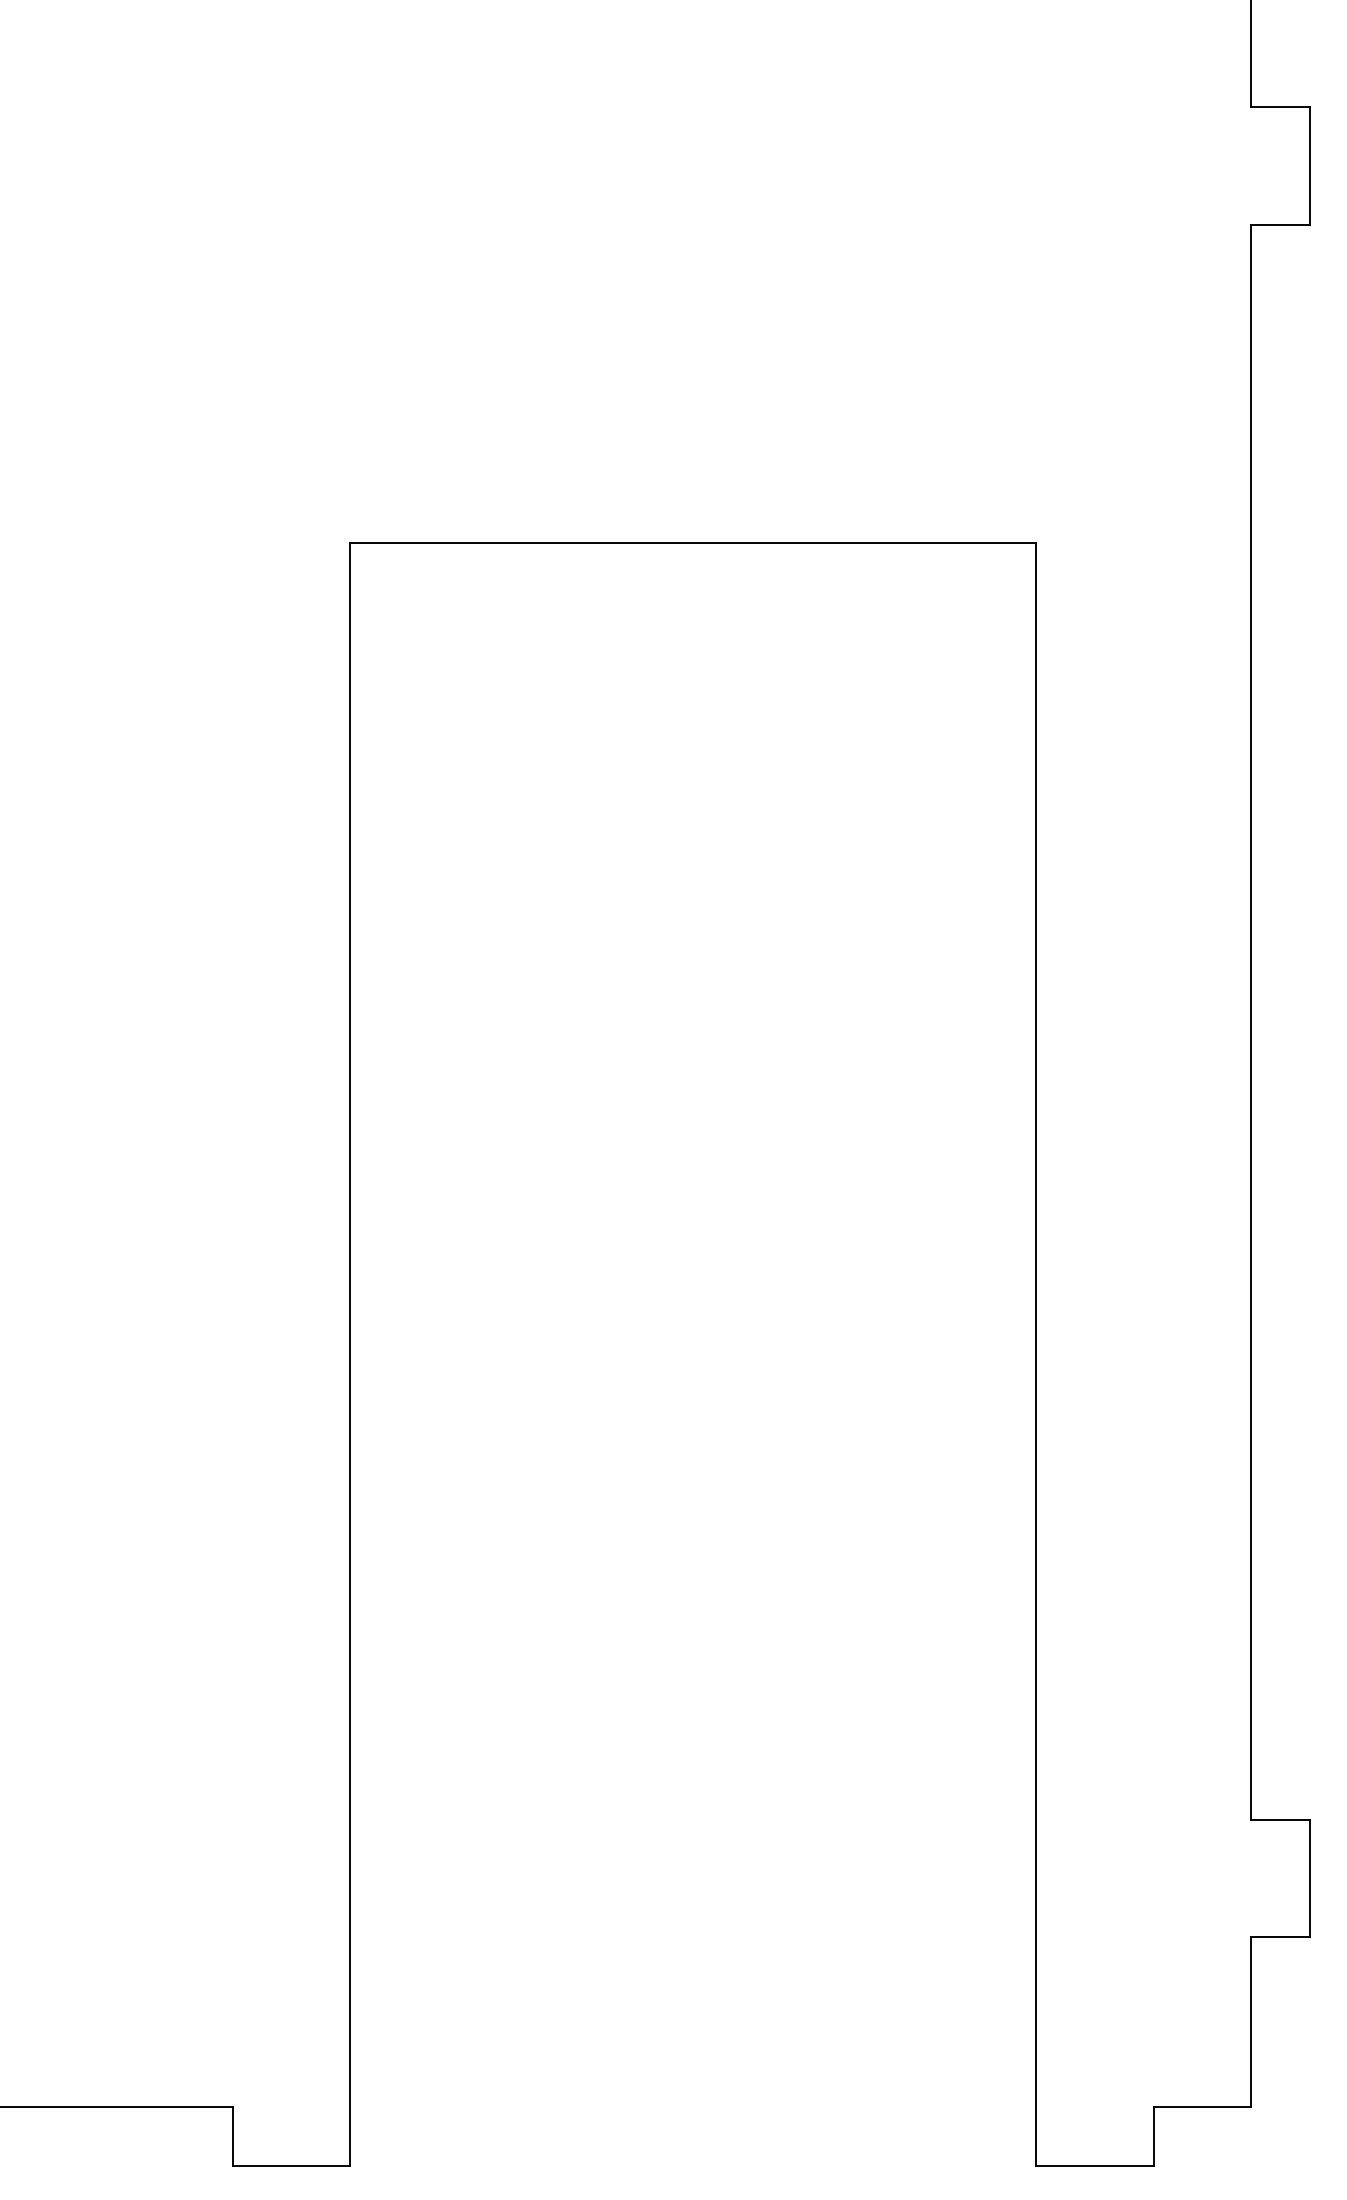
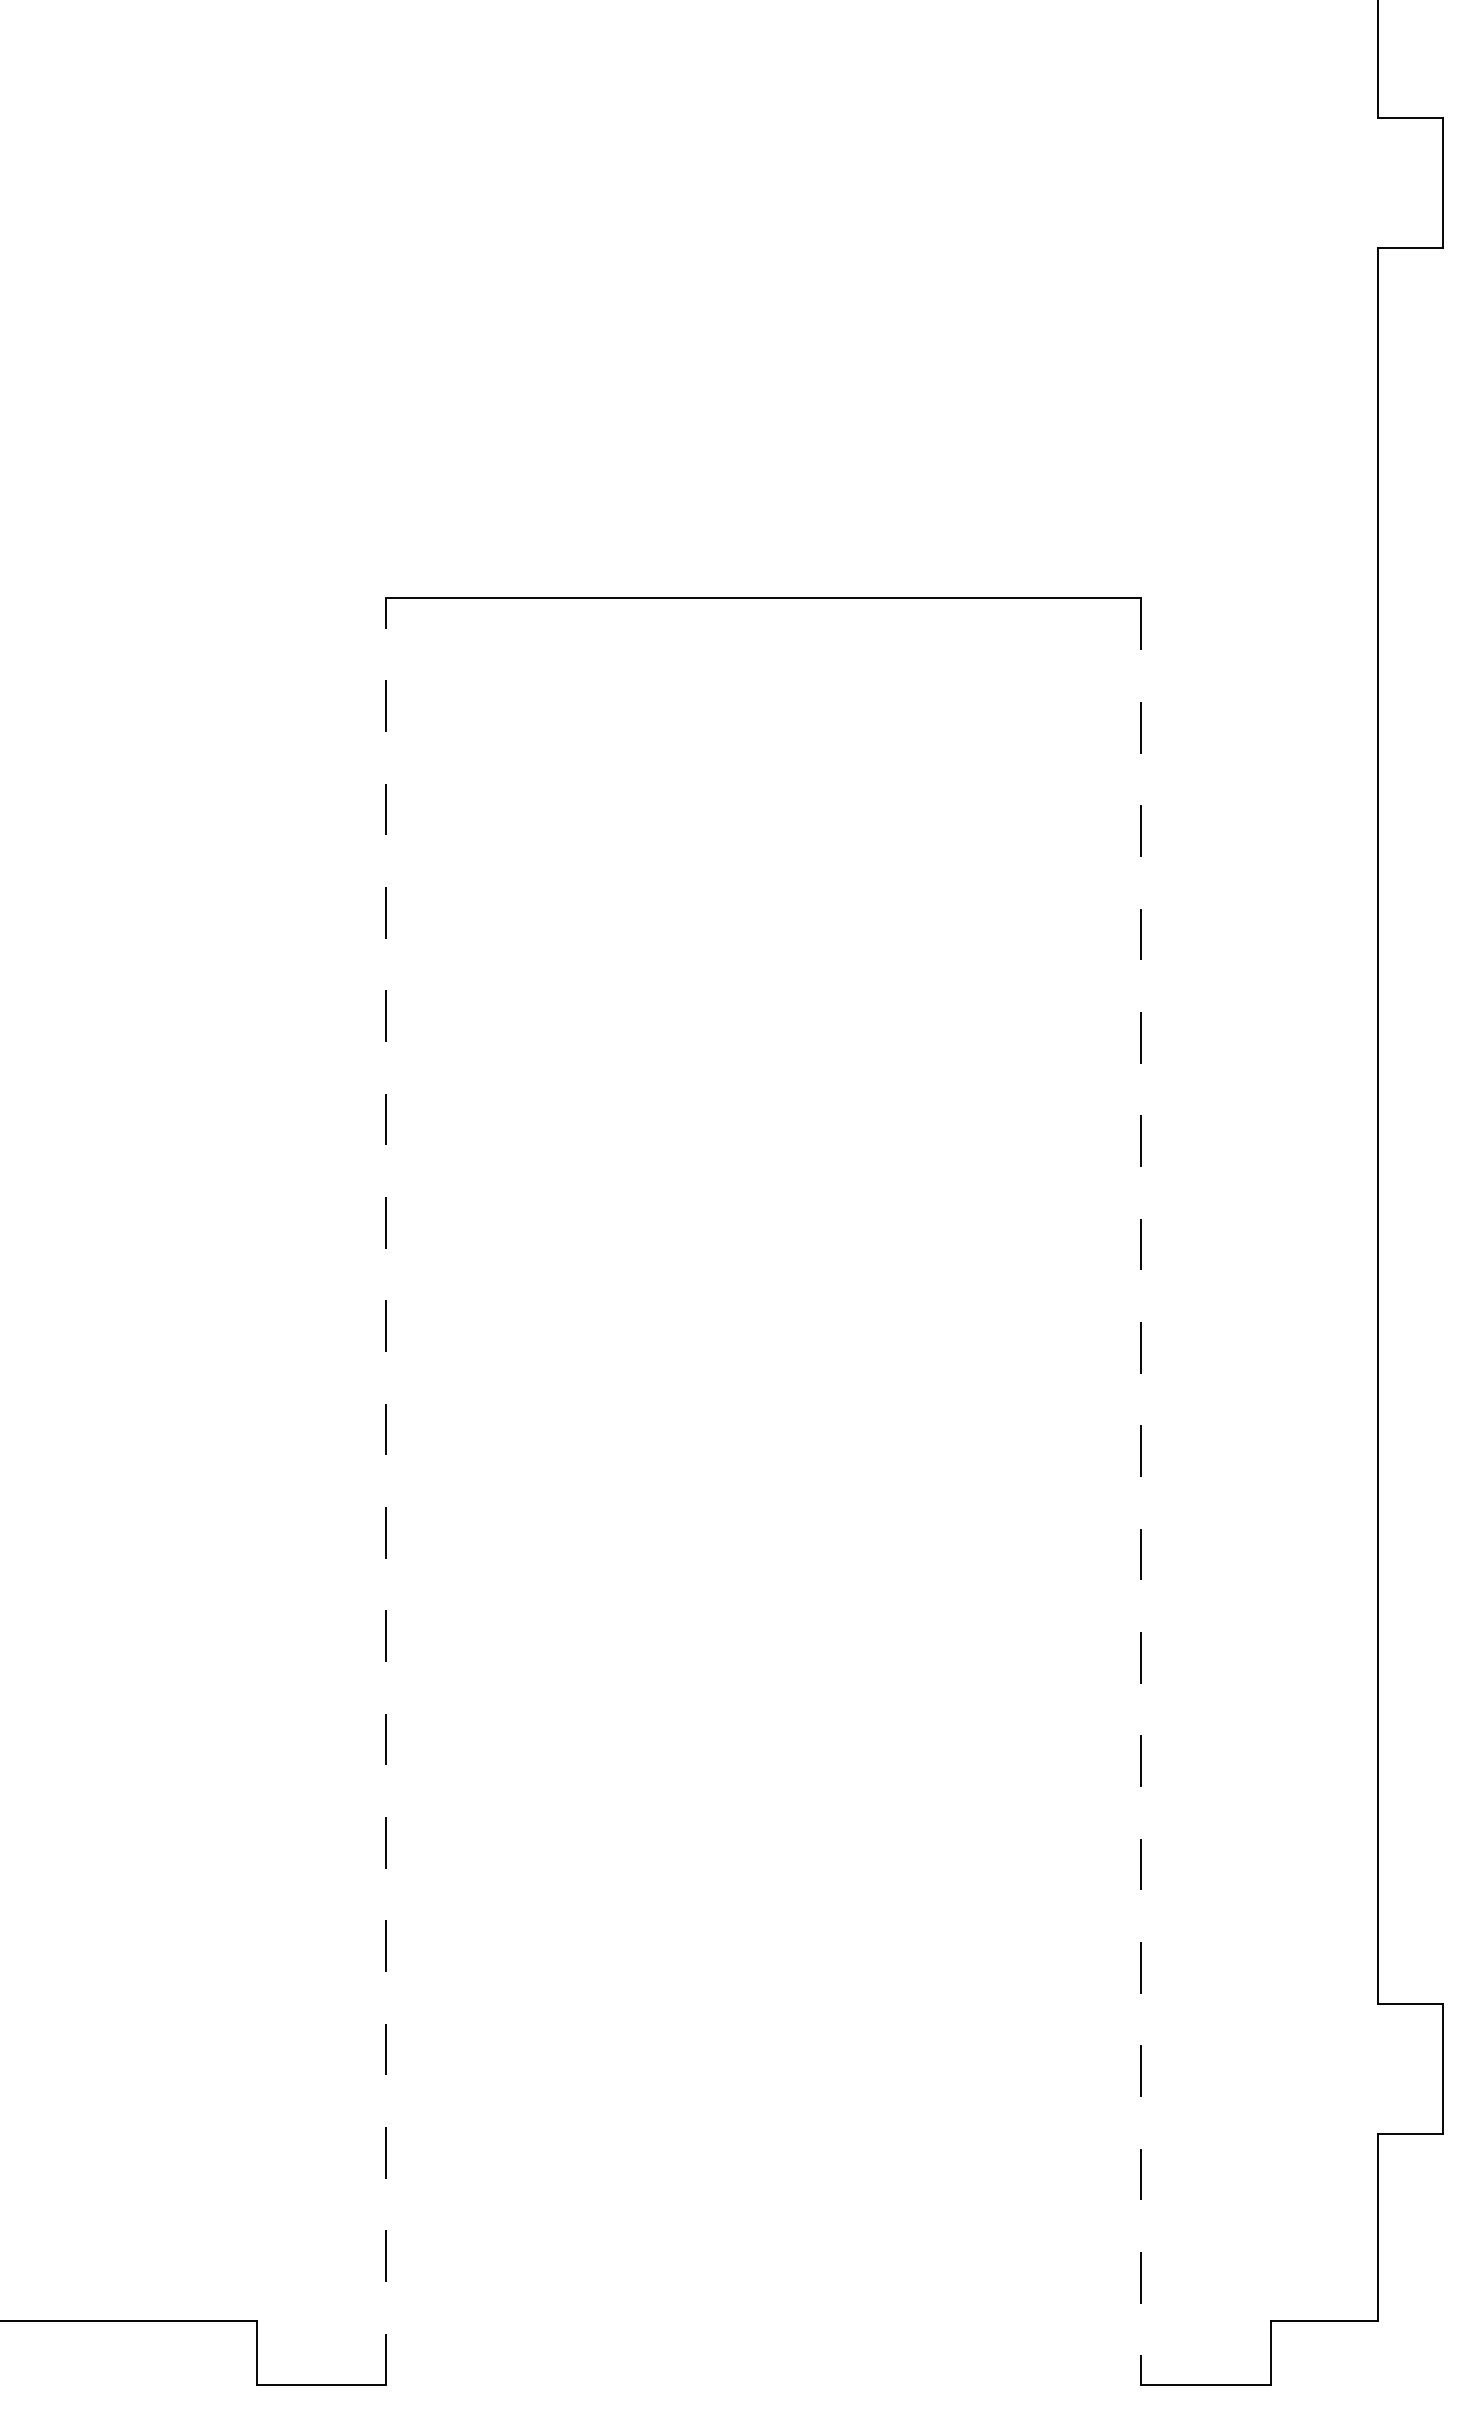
line: (350, 1354) -> (386, 1491), solid -> dashed
line: (1036, 1355) -> (1141, 1492), solid -> dashed

